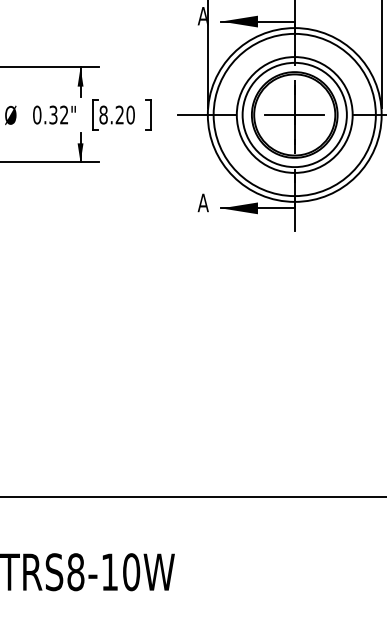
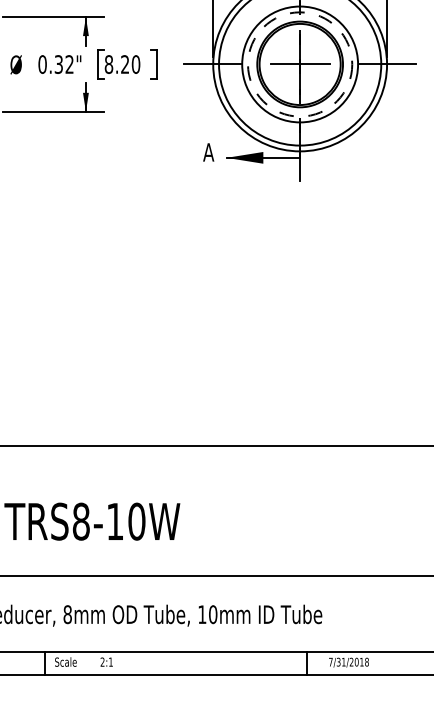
circle: (295, 115) -> (300, 64), solid -> dashed

